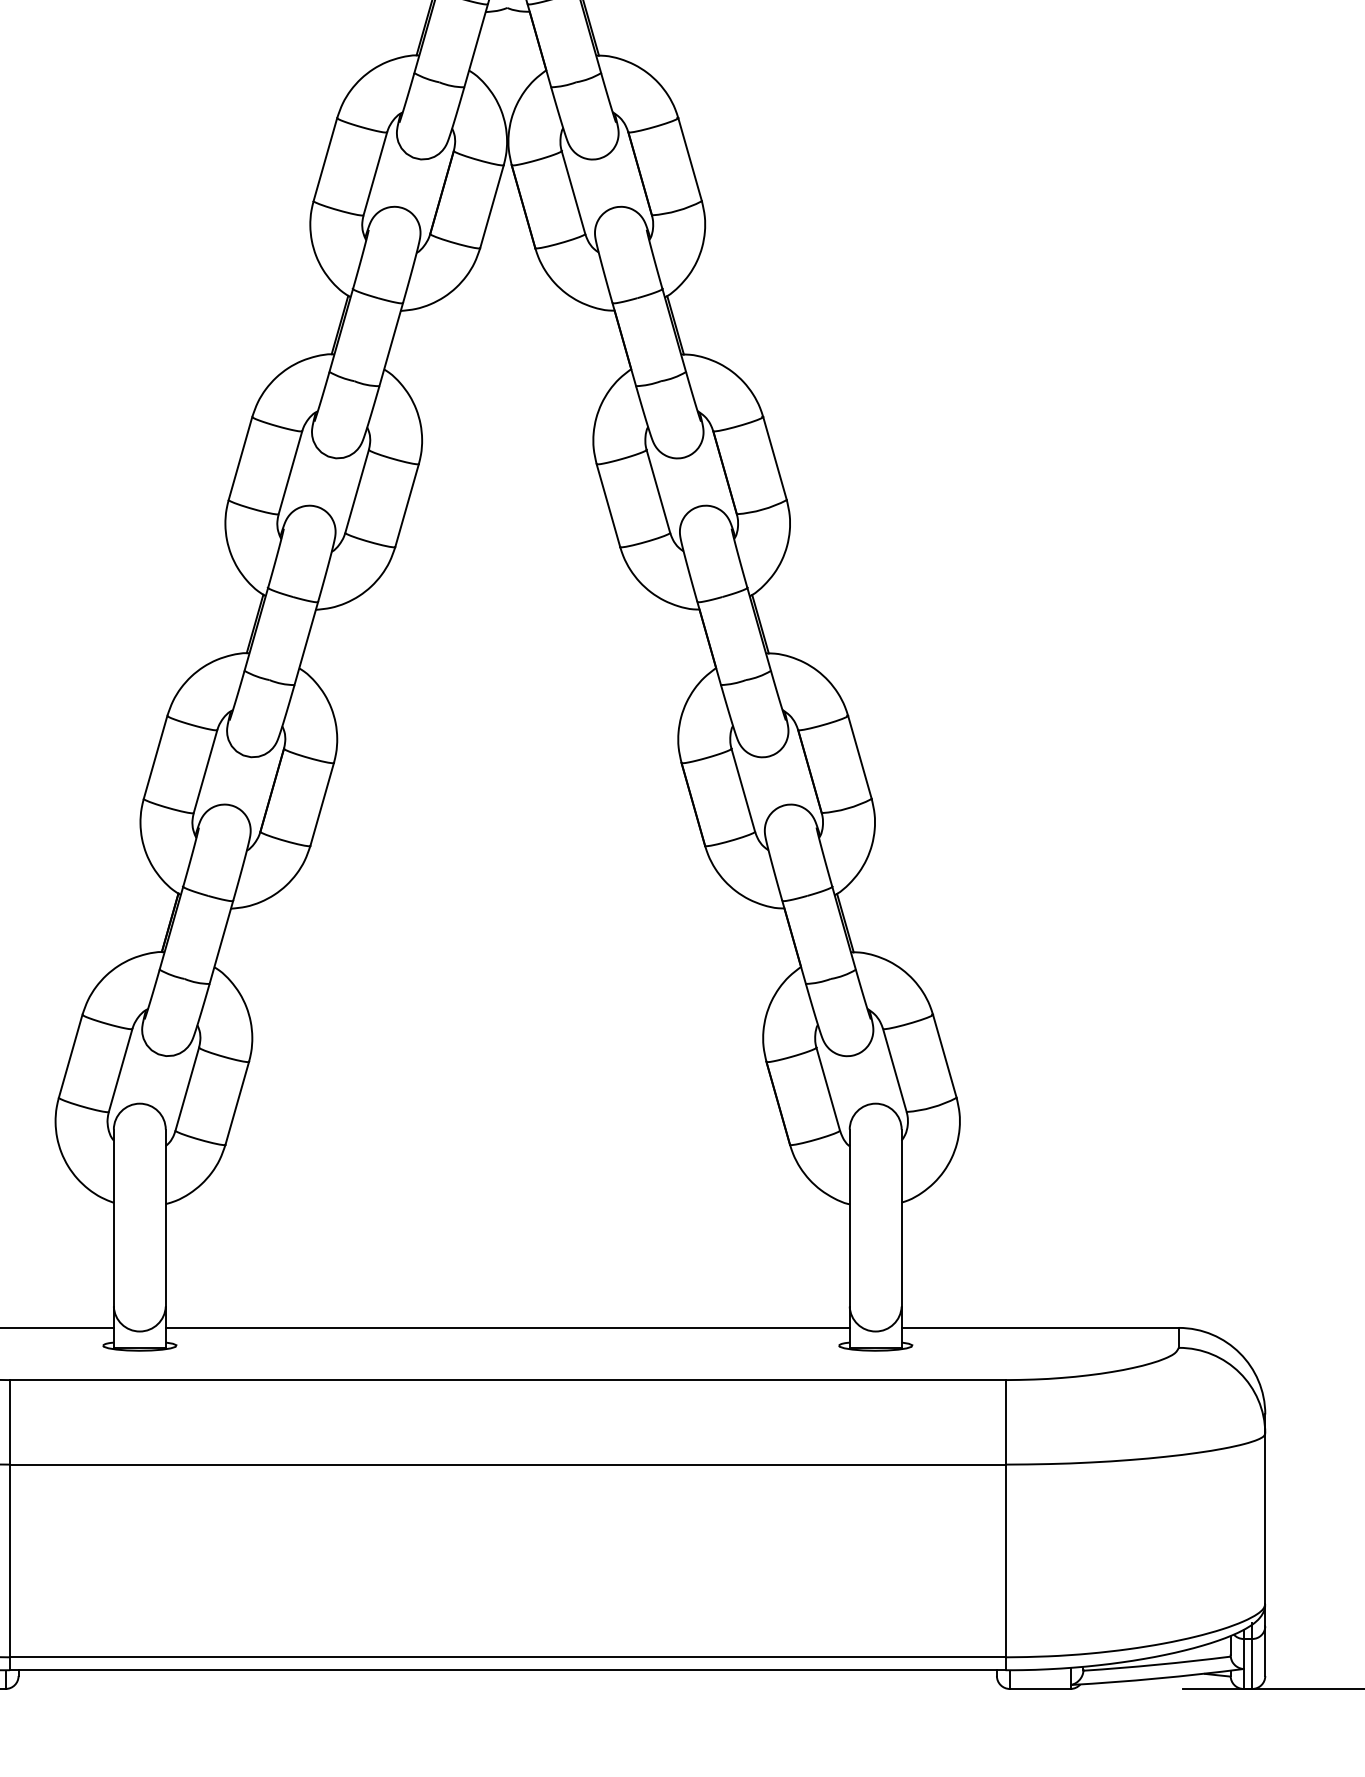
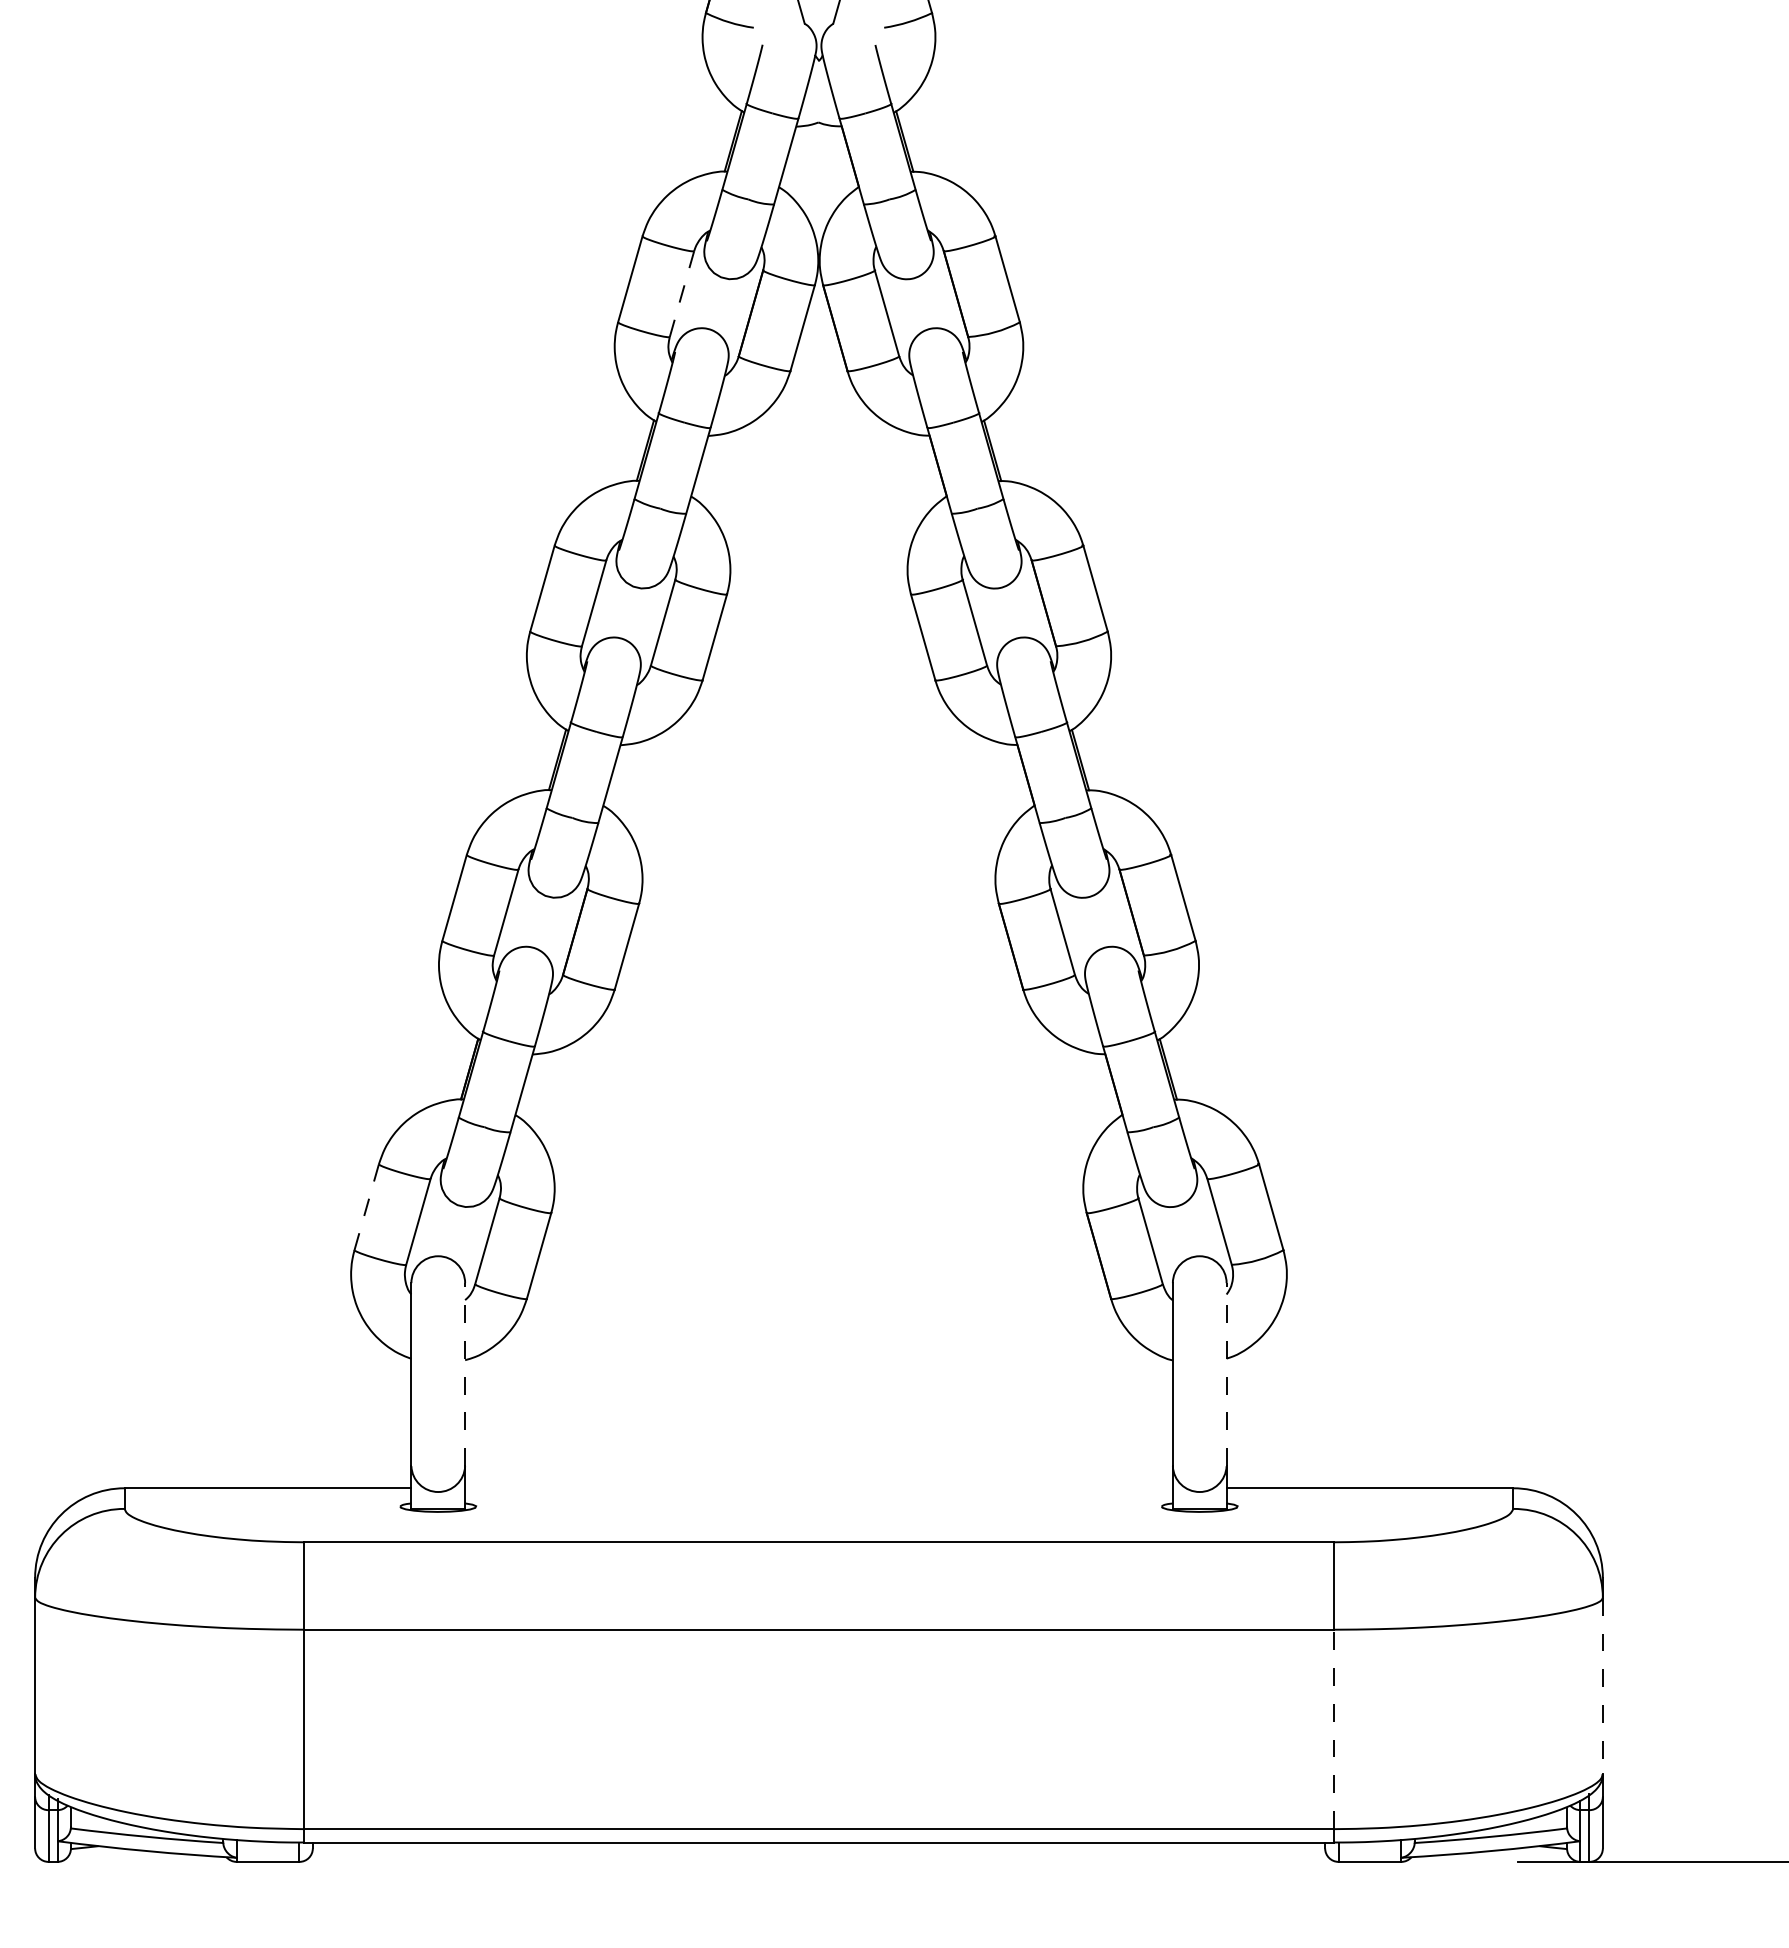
line: (375, 174) -> (682, 294), solid -> dashed
line: (70, 1056) -> (366, 1207), solid -> dashed
line: (166, 1217) -> (465, 1374), solid -> dashed
line: (901, 1217) -> (1226, 1374), solid -> dashed
line: (507, 1328) -> (818, 1488), removed
line: (1264, 1519) -> (1602, 1686), solid -> dashed
line: (1005, 1561) -> (1334, 1729), solid -> dashed

